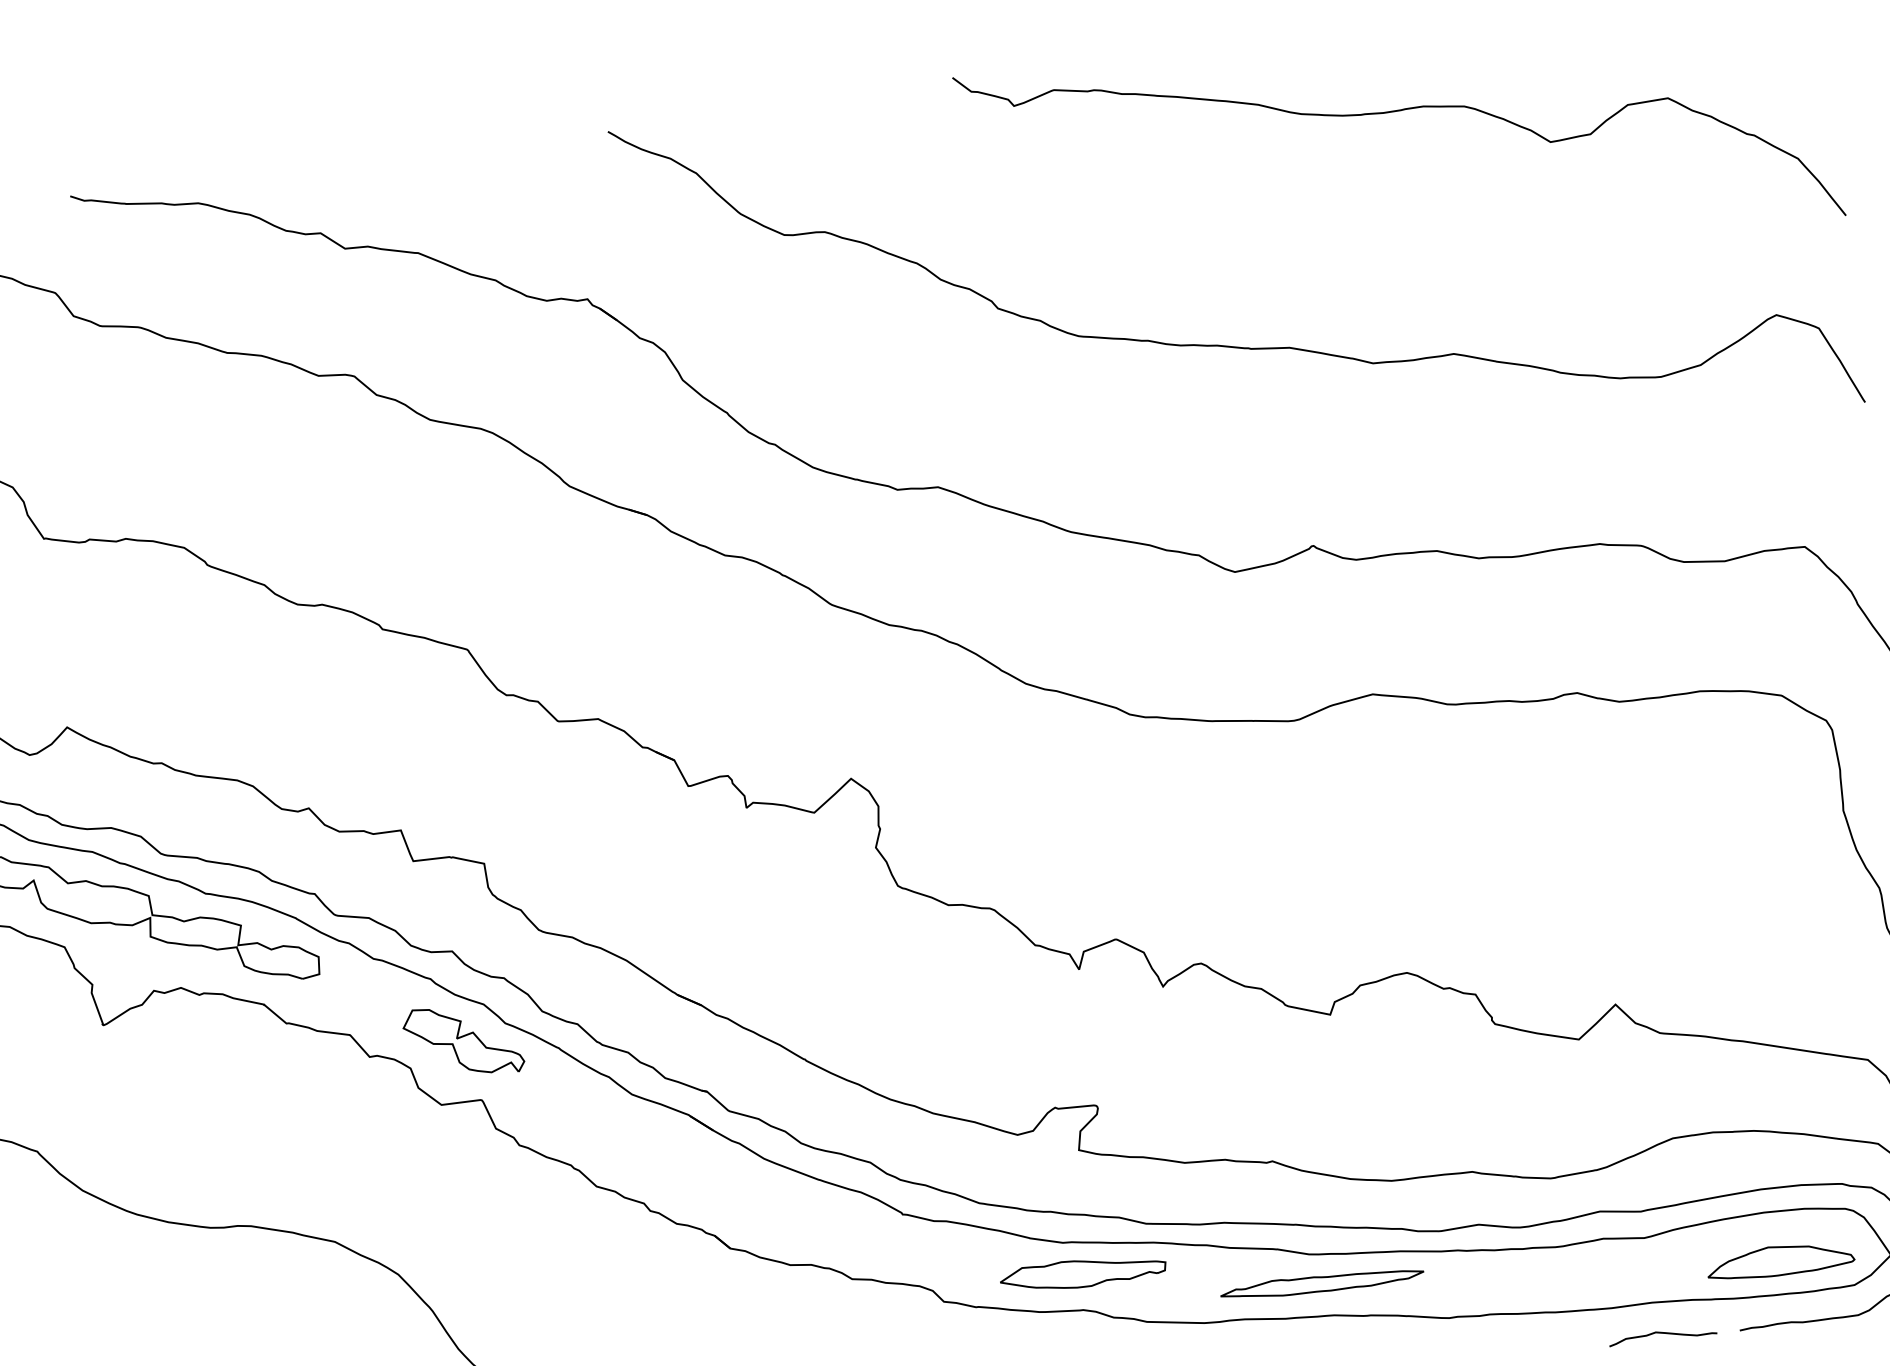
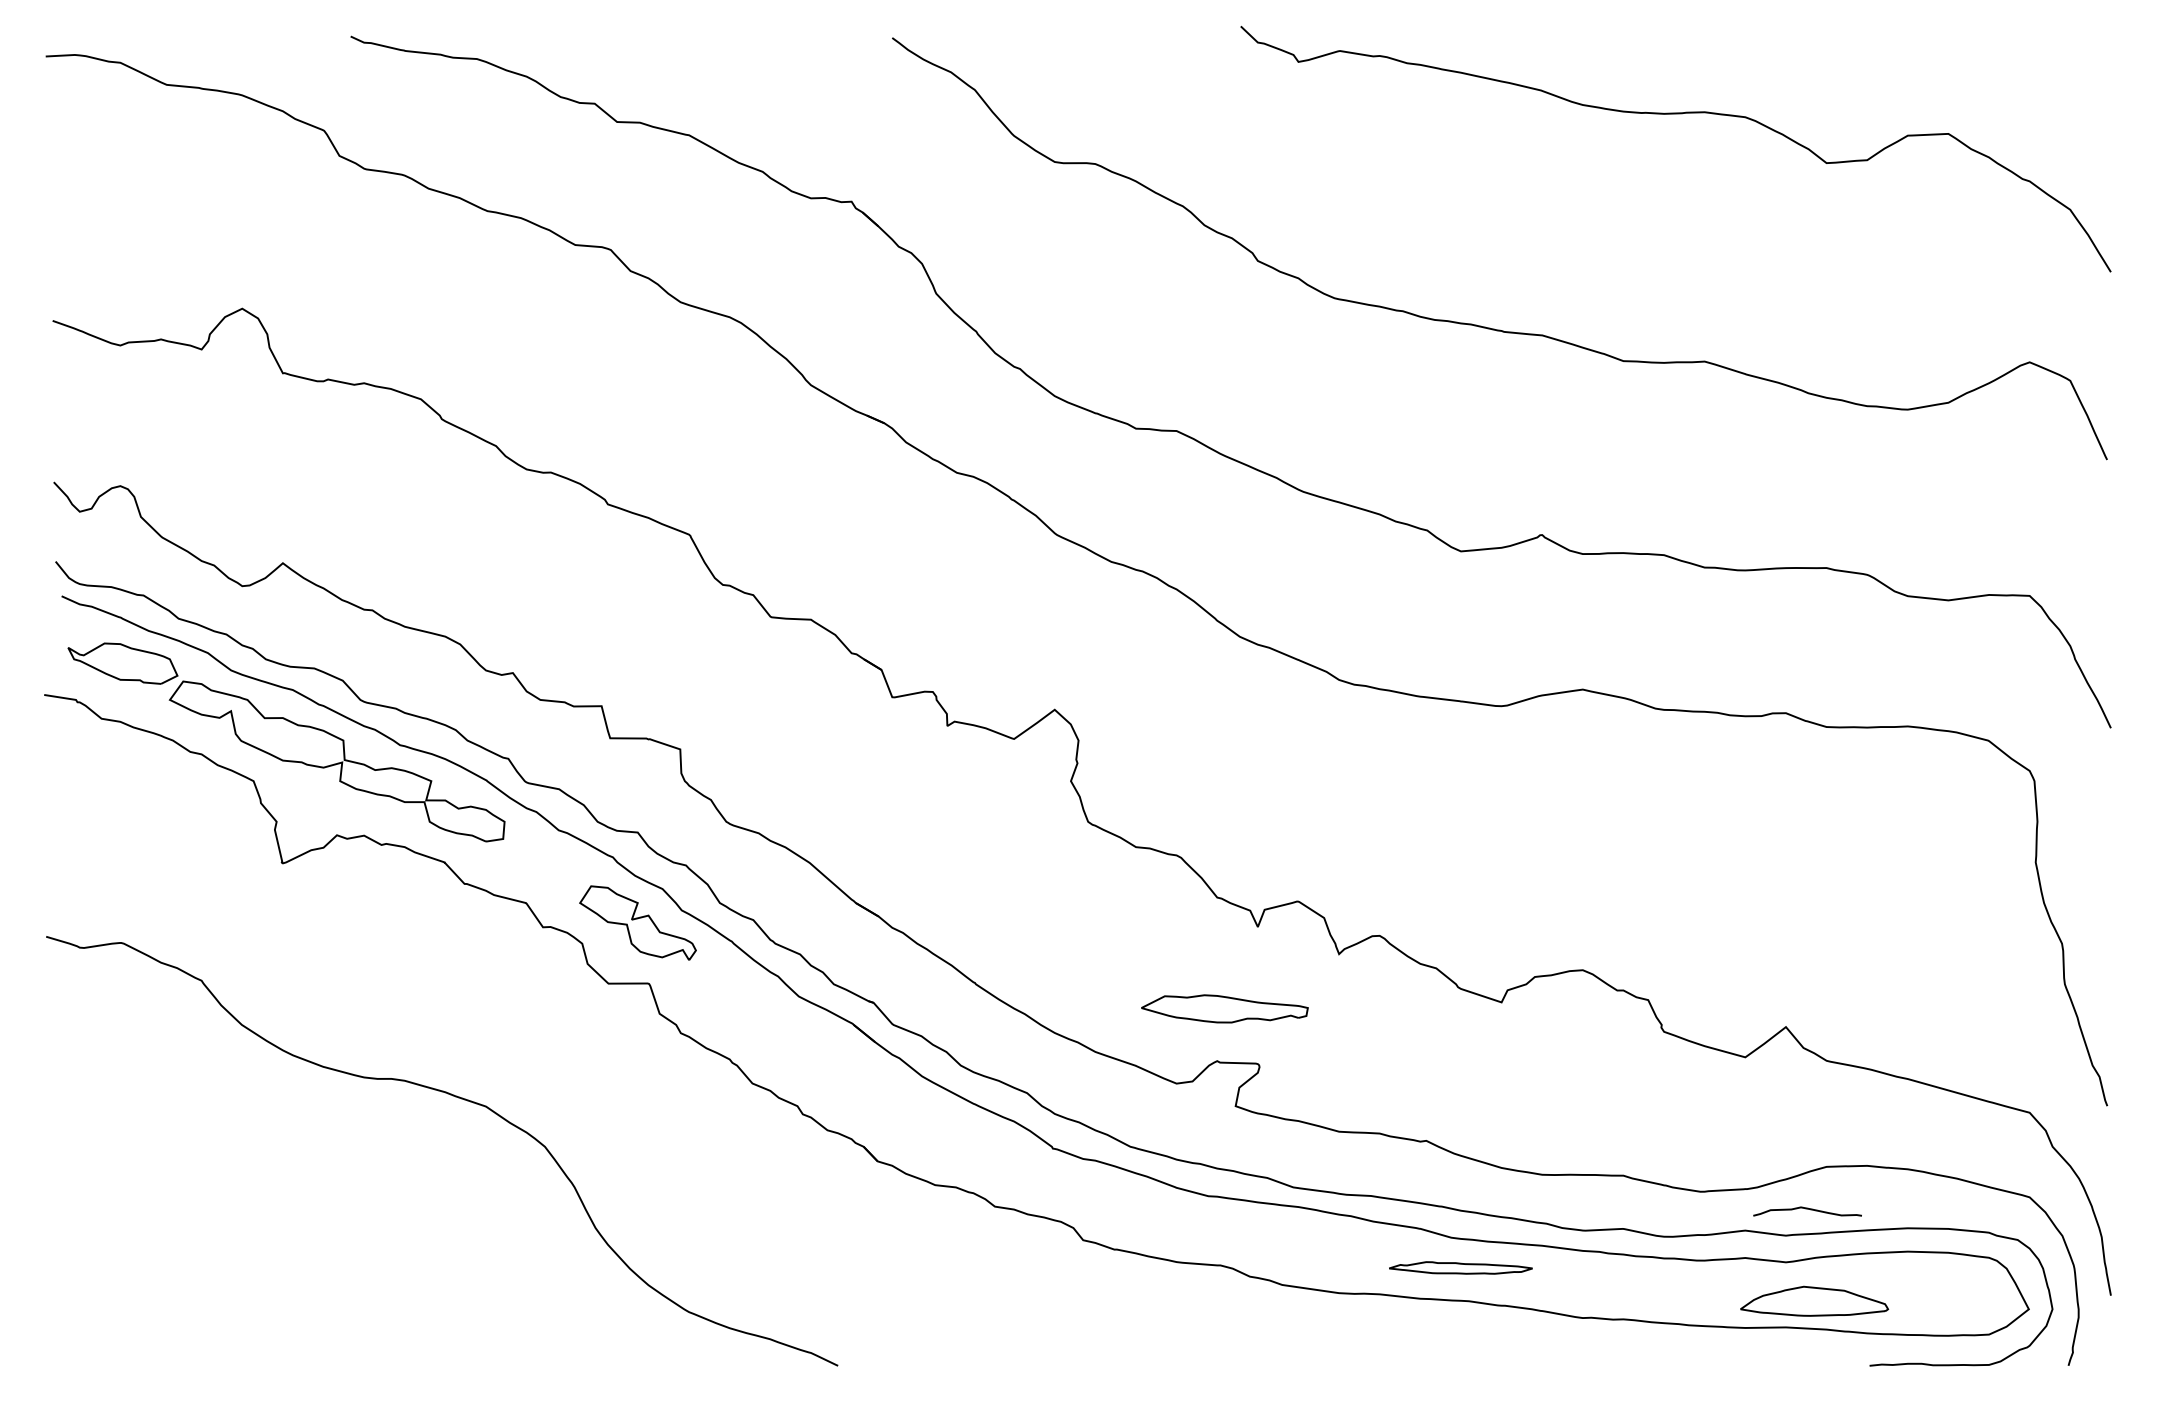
part: (1780, 1259) -> (1814, 1300), moved
part: (1082, 1272) -> (1224, 1008), moved
part: (1321, 1282) -> (1460, 1267), size x0.7
curve: (1662, 1333) -> (1807, 1209), moved

